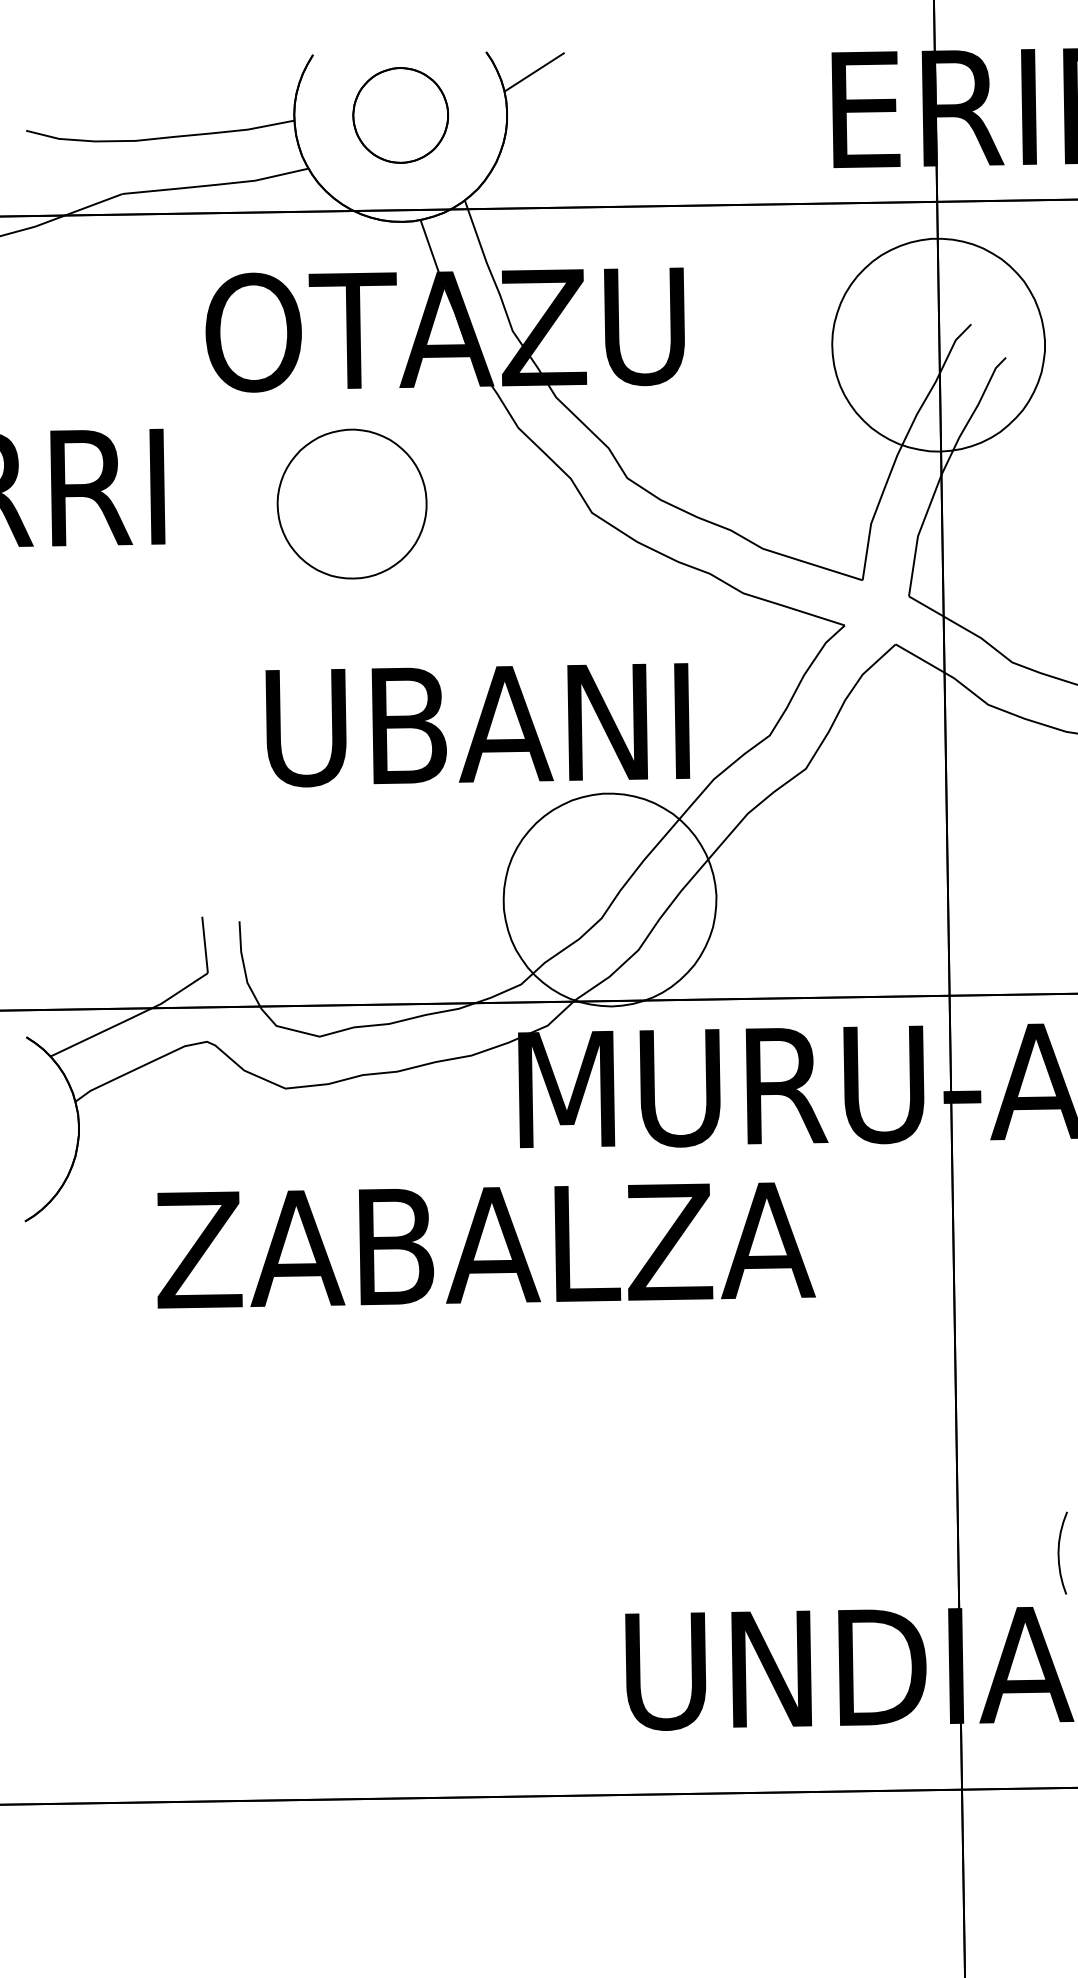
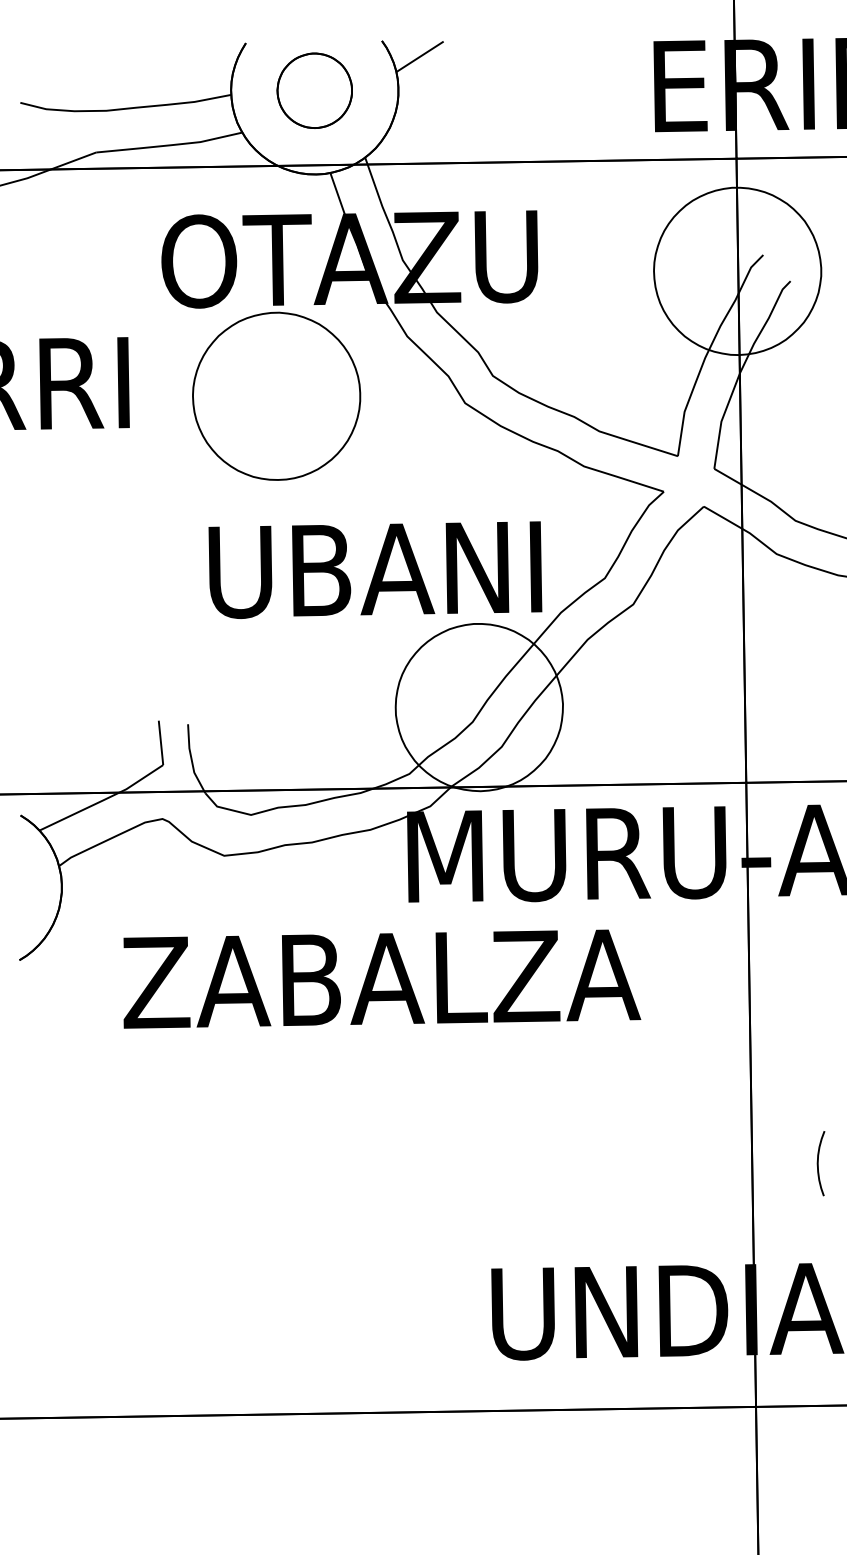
part: (351, 503) -> (276, 395), size x1.43
curve: (1059, 1552) -> (818, 1163), moved

